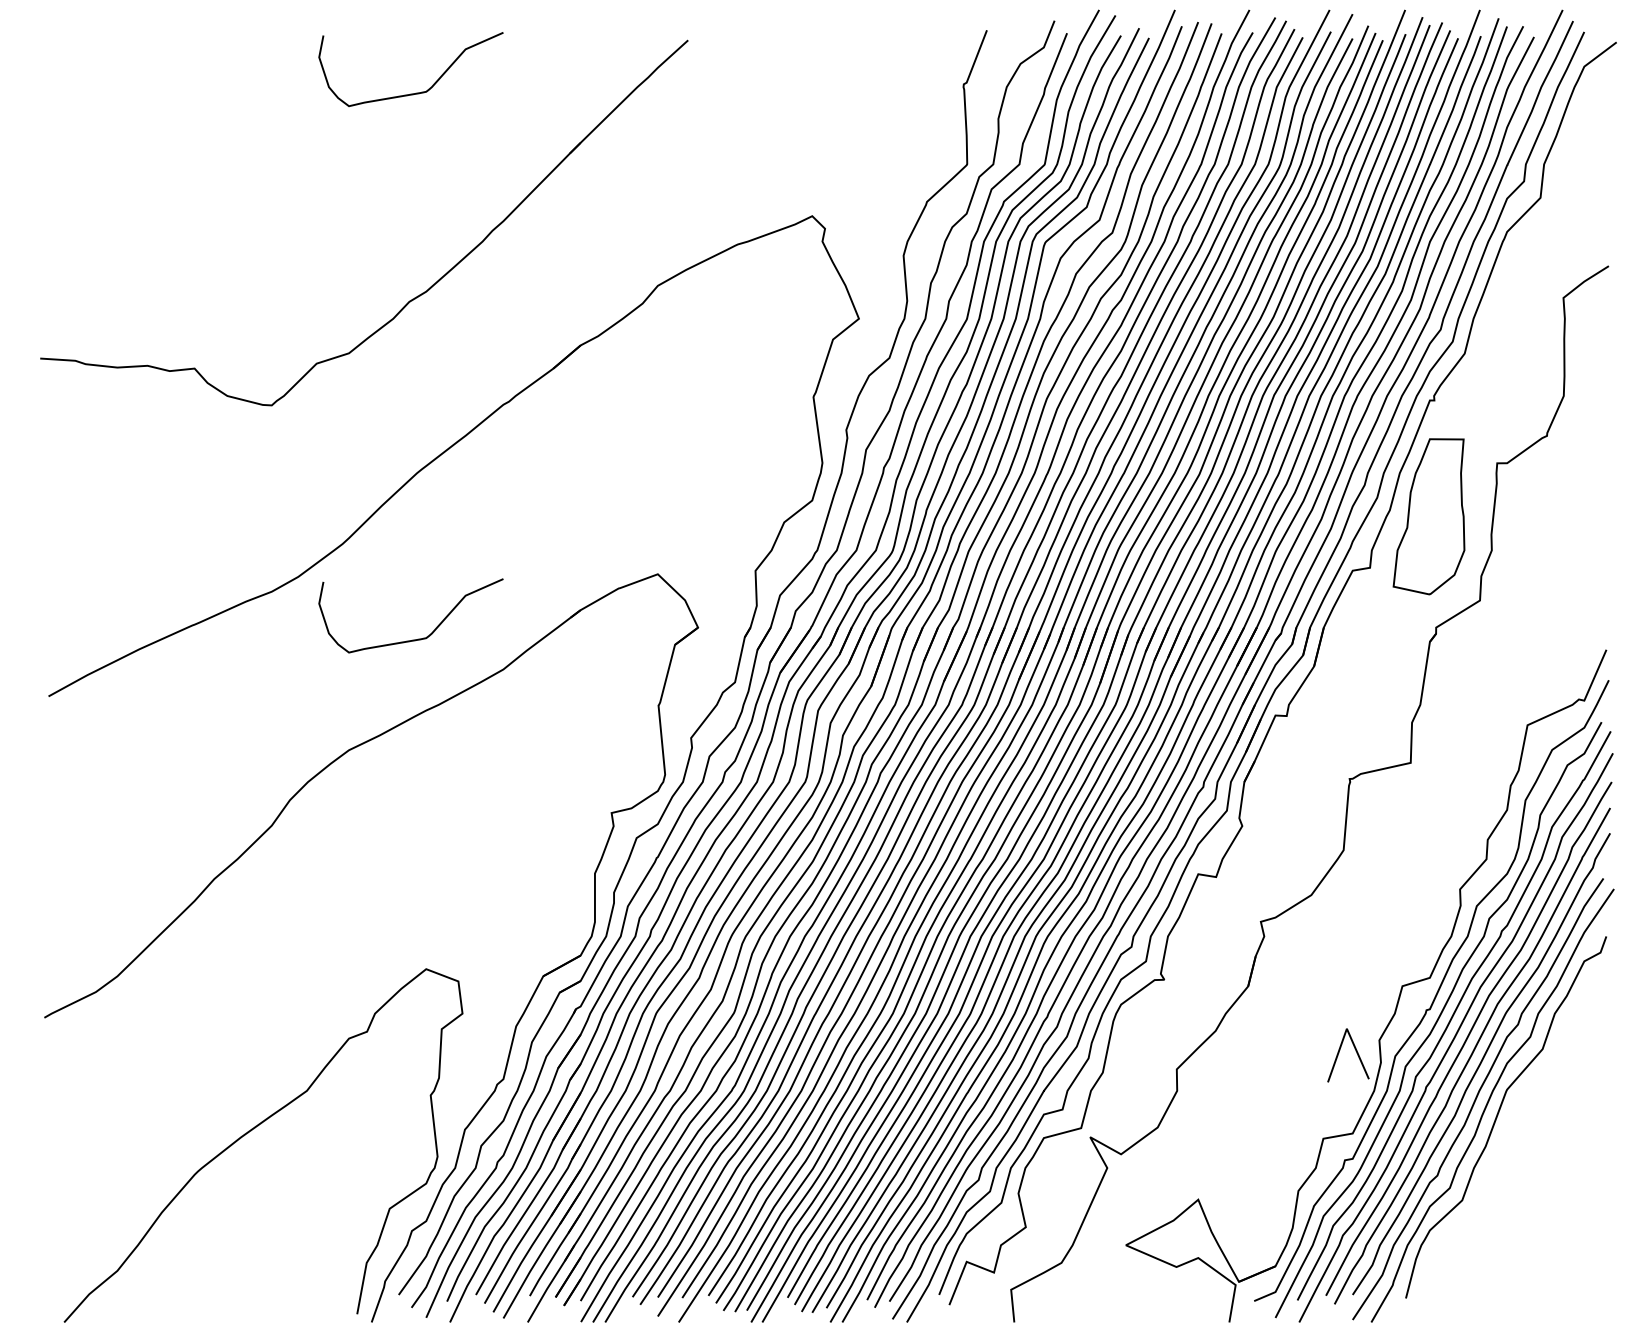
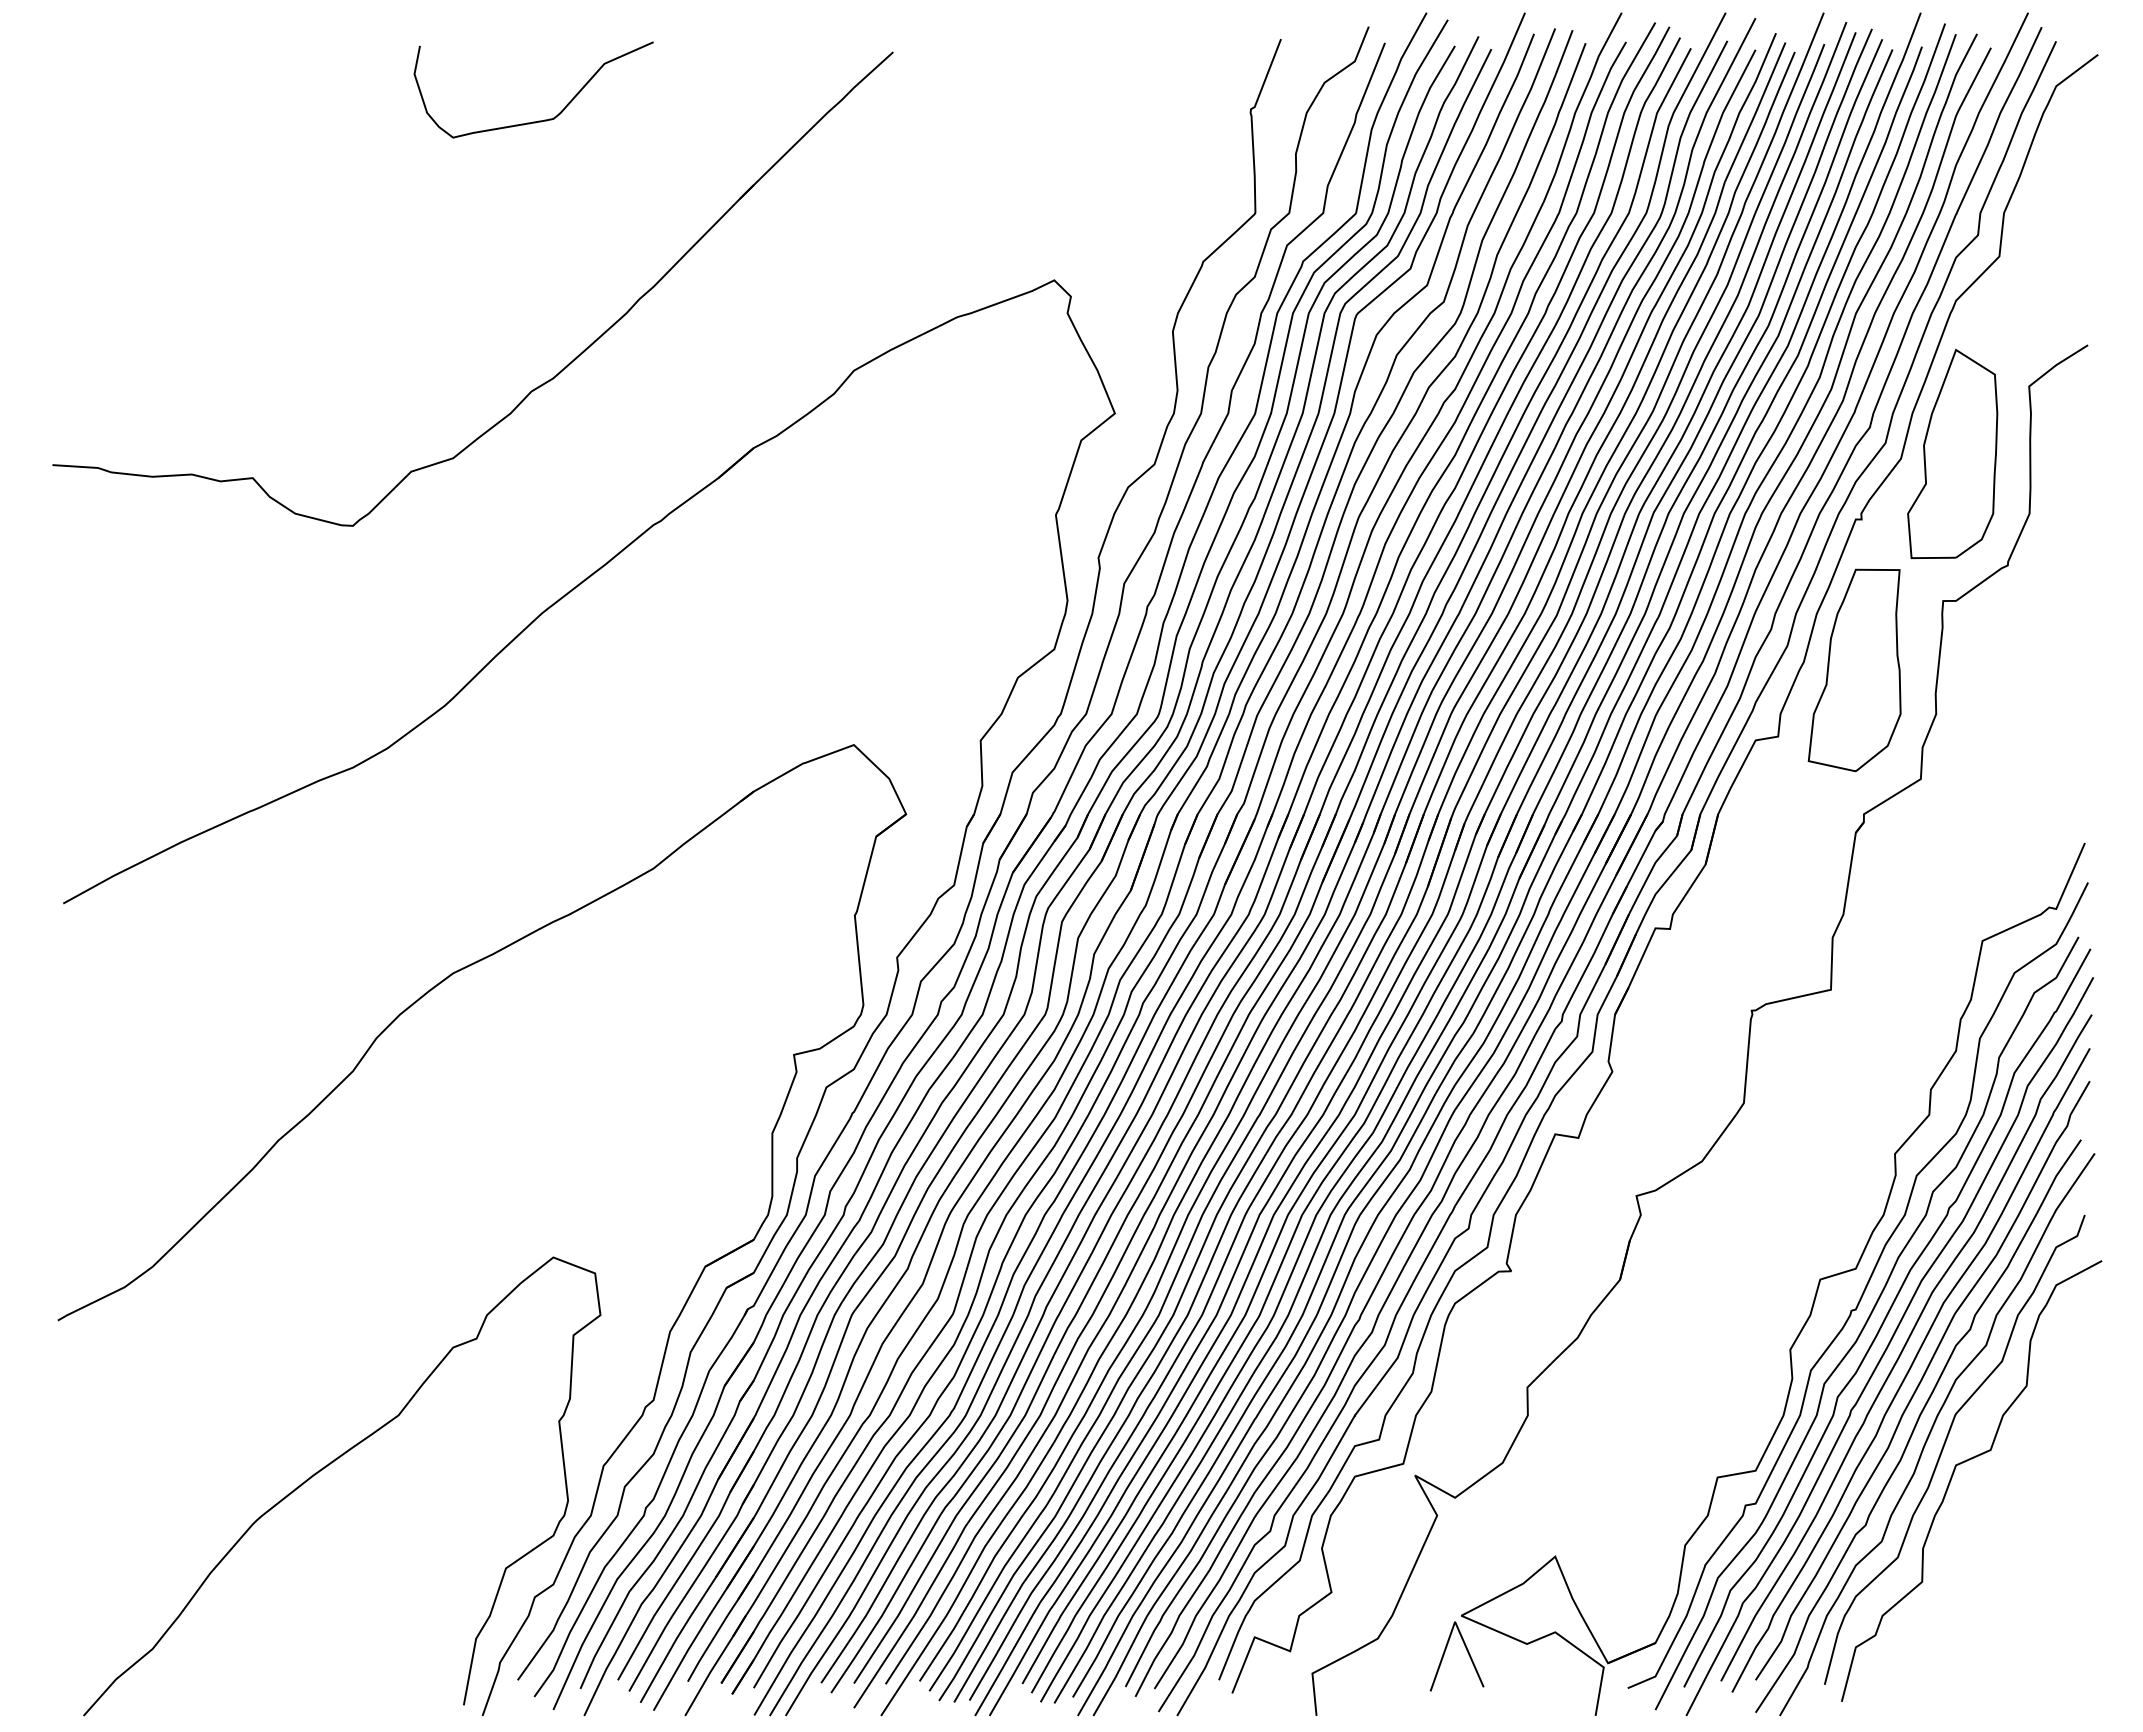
part: (1504, 349) -> (1952, 453), added
curve: (414, 639) -> (538, 829), removed
line: (1355, 1050) -> (1466, 1650), moved
curve: (1505, 1137) -> (1953, 1475), added

